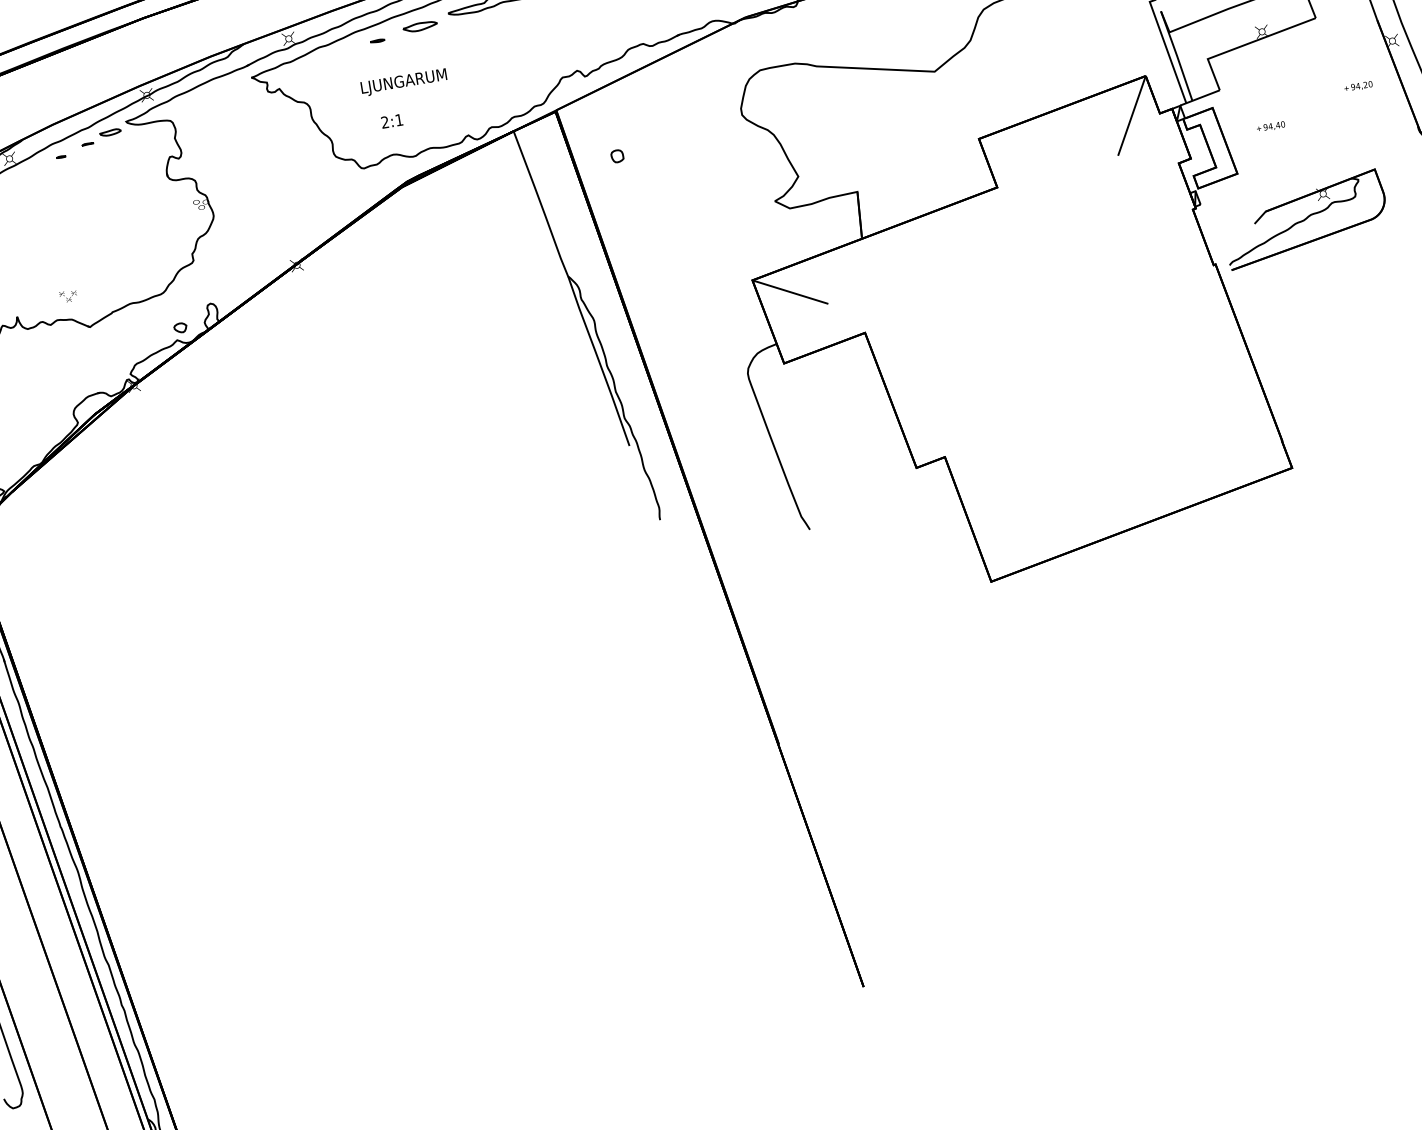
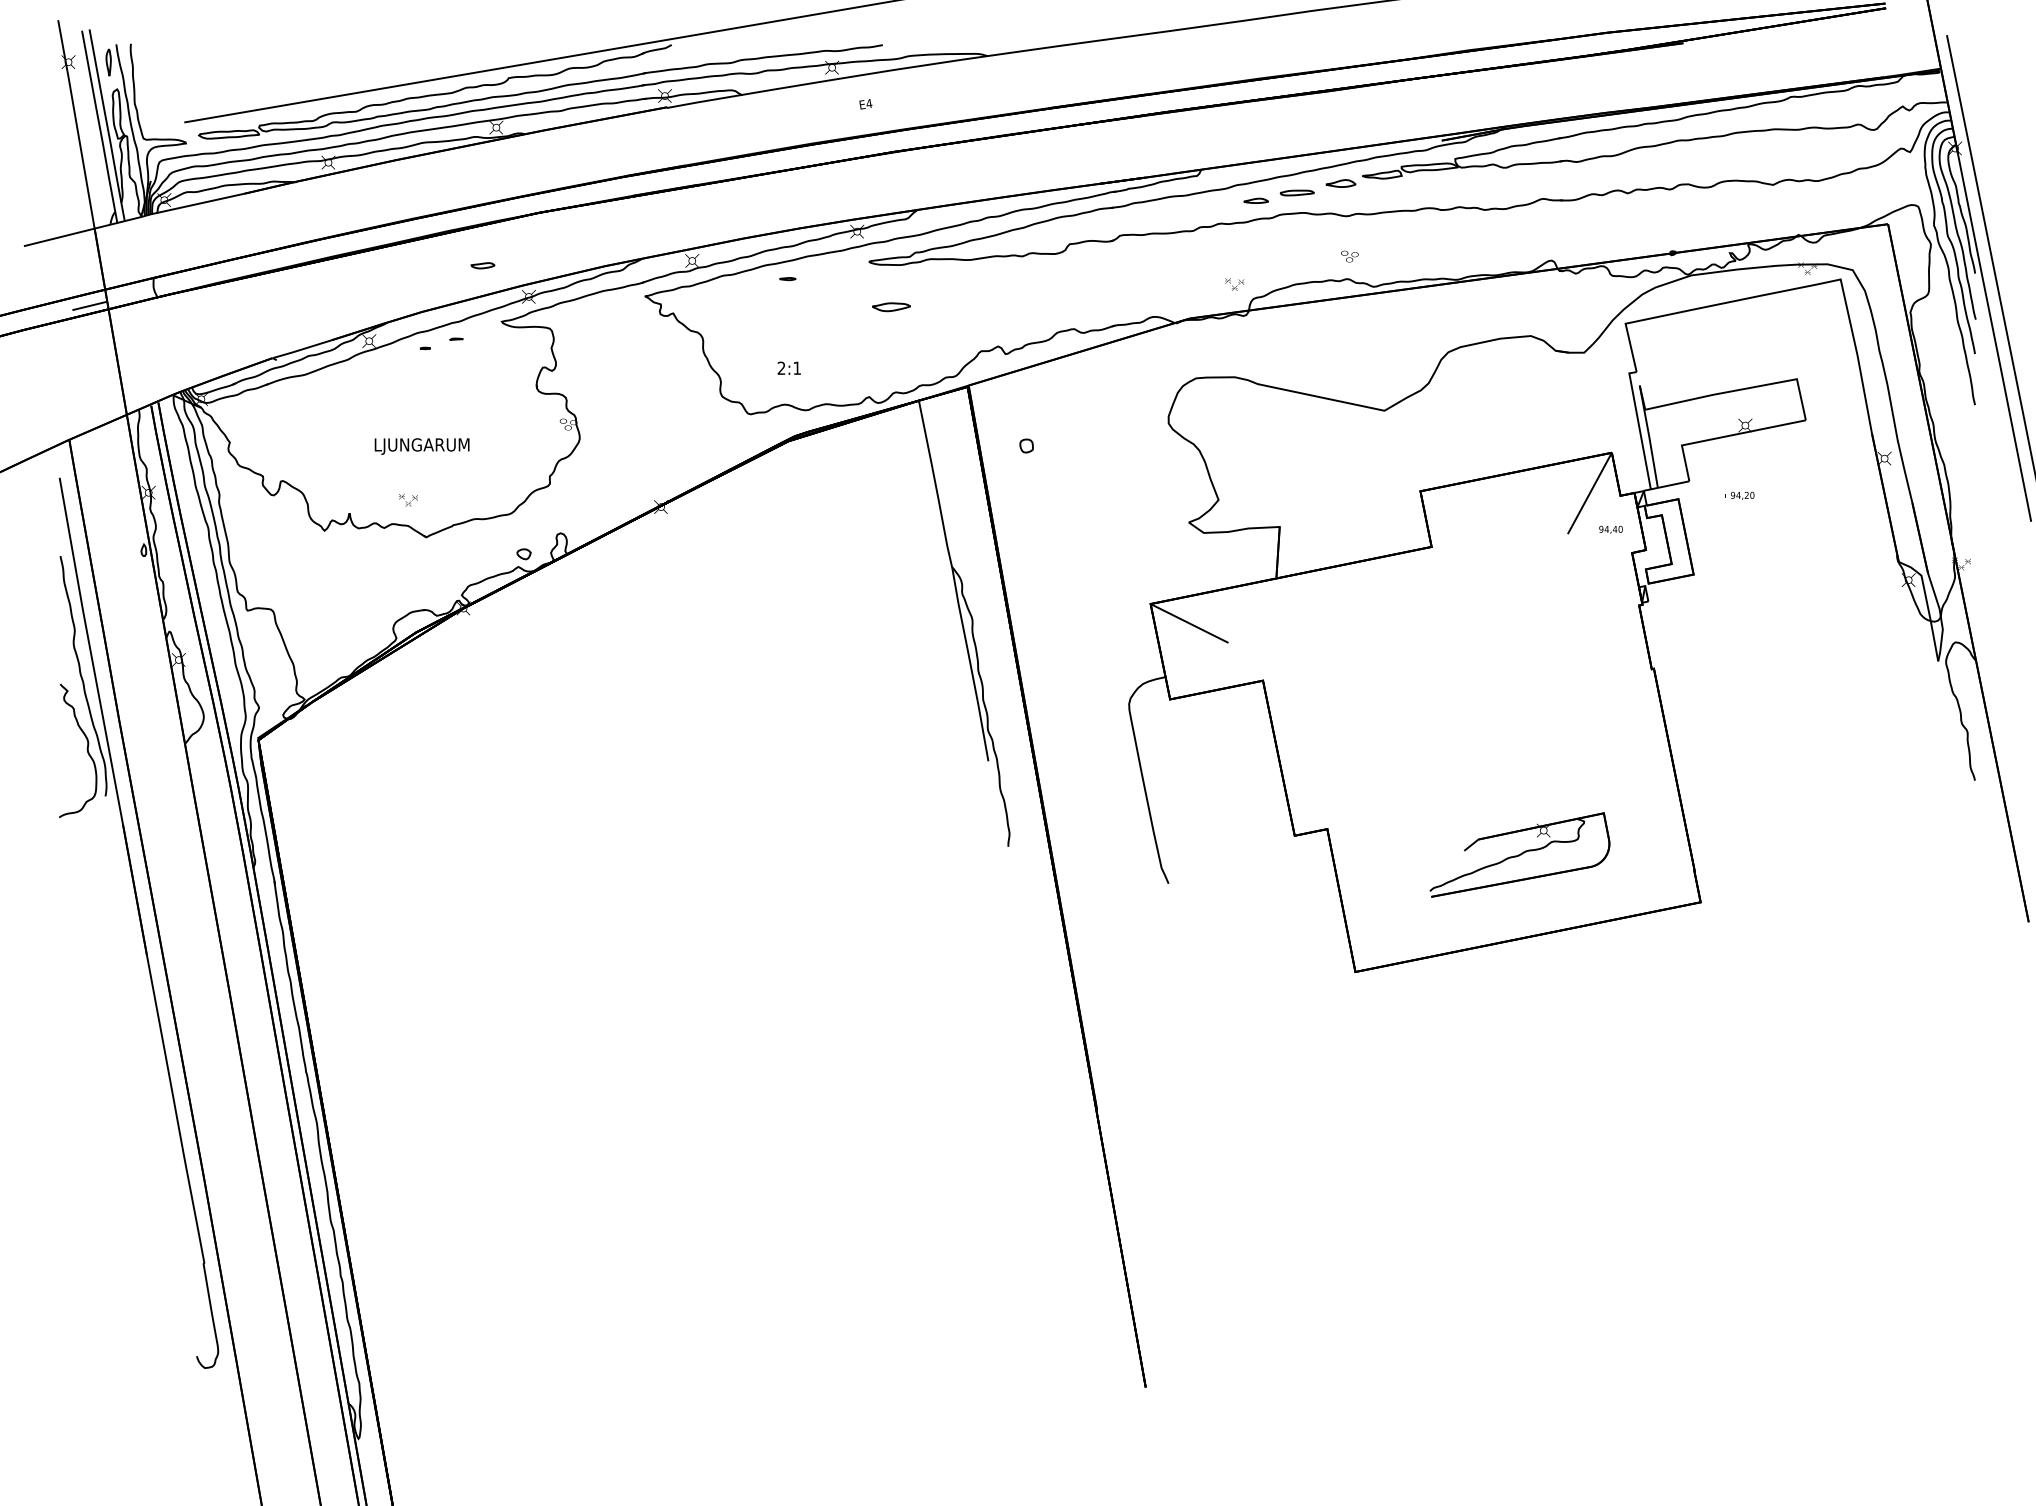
part: (420, 27) -> (891, 307), moved
text: (403, 82) -> (421, 446), moved
text: (1358, 86) -> (1739, 495), moved
text: (1273, 126) -> (1610, 529), moved
part: (110, 132) -> (482, 265), moved
part: (1304, 219) -> (1519, 854), moved

